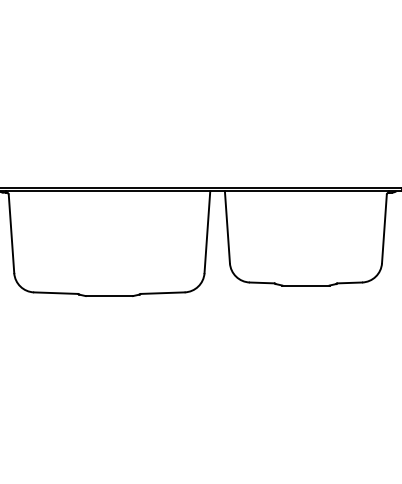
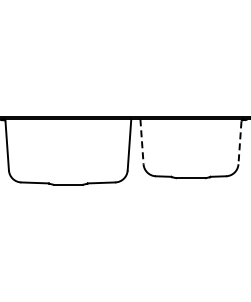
line: (228, 226) -> (142, 141), solid -> dashed
line: (383, 228) -> (239, 142), solid -> dashed

